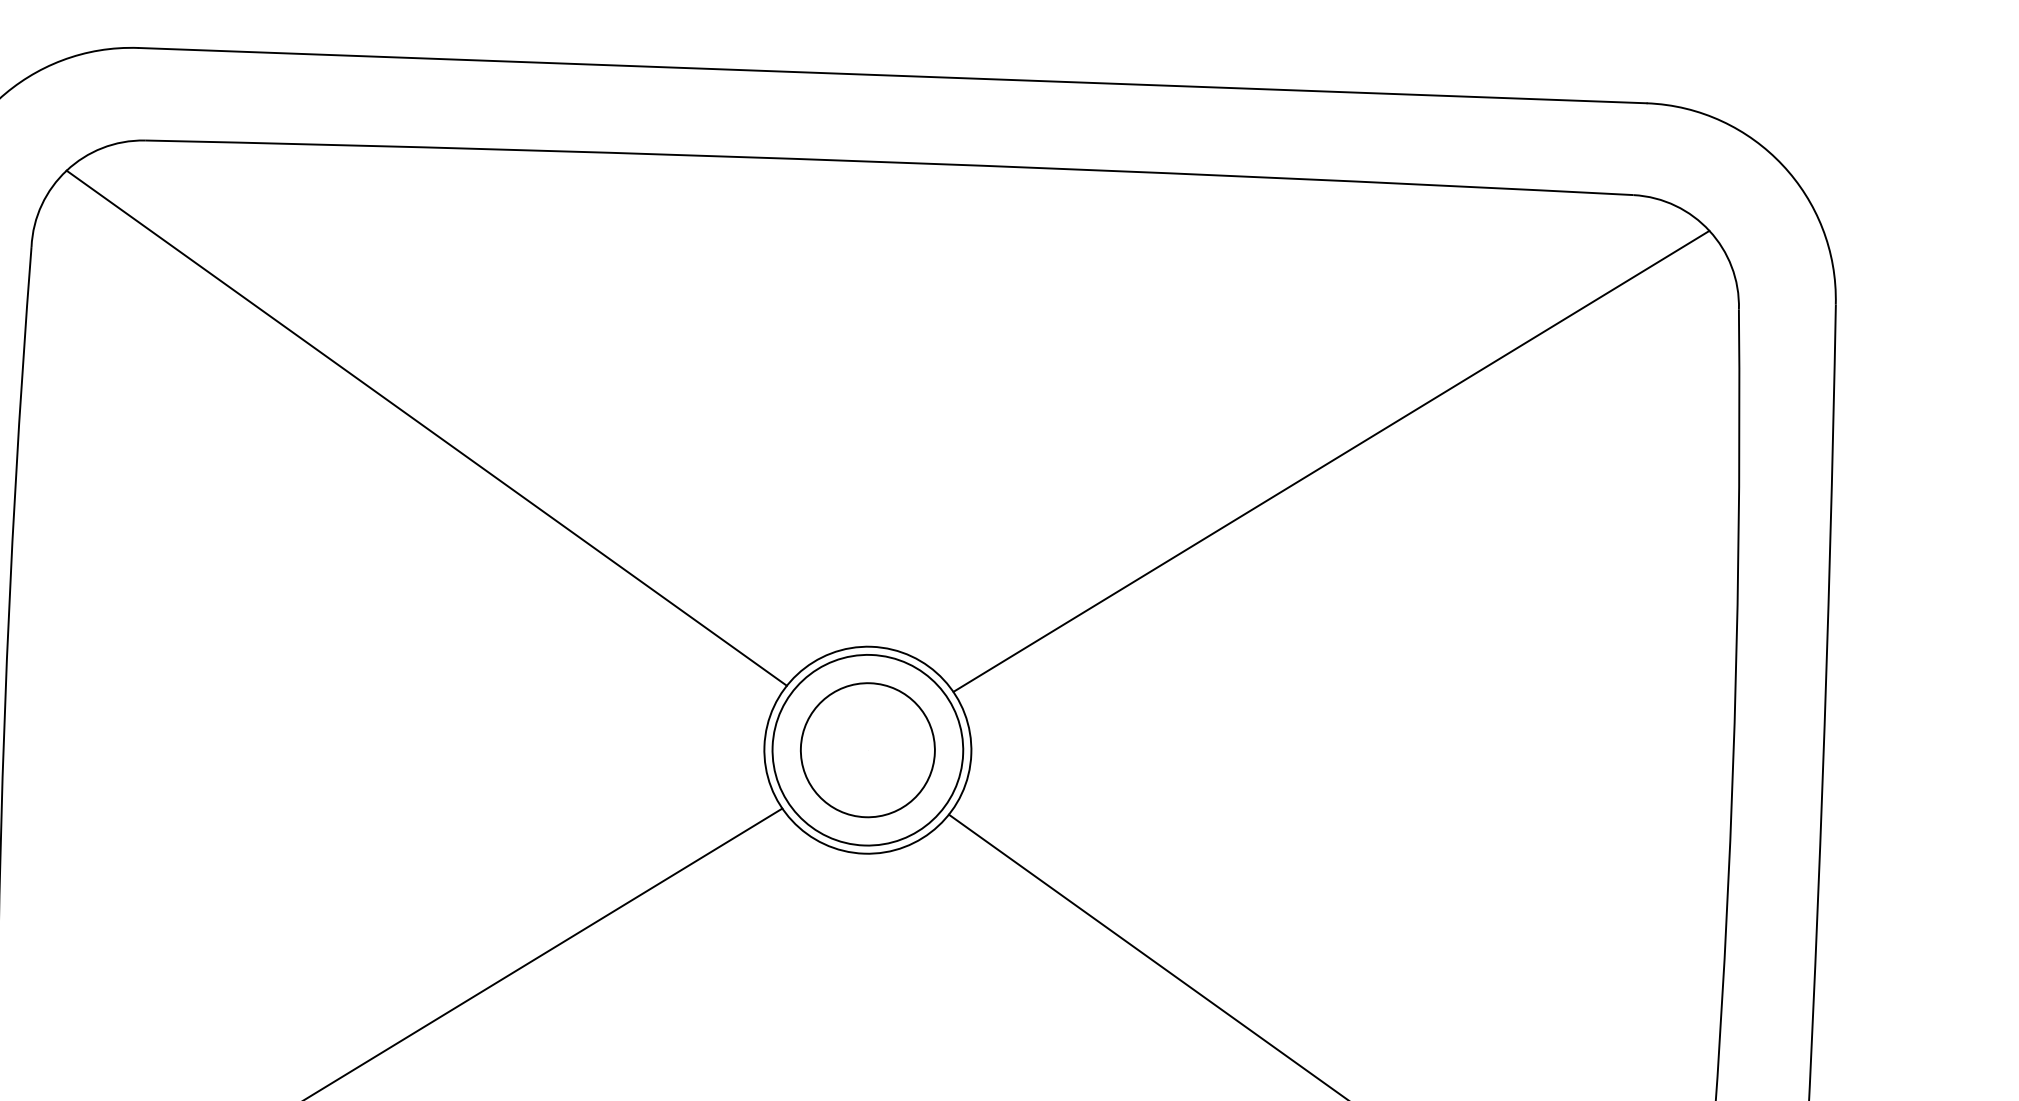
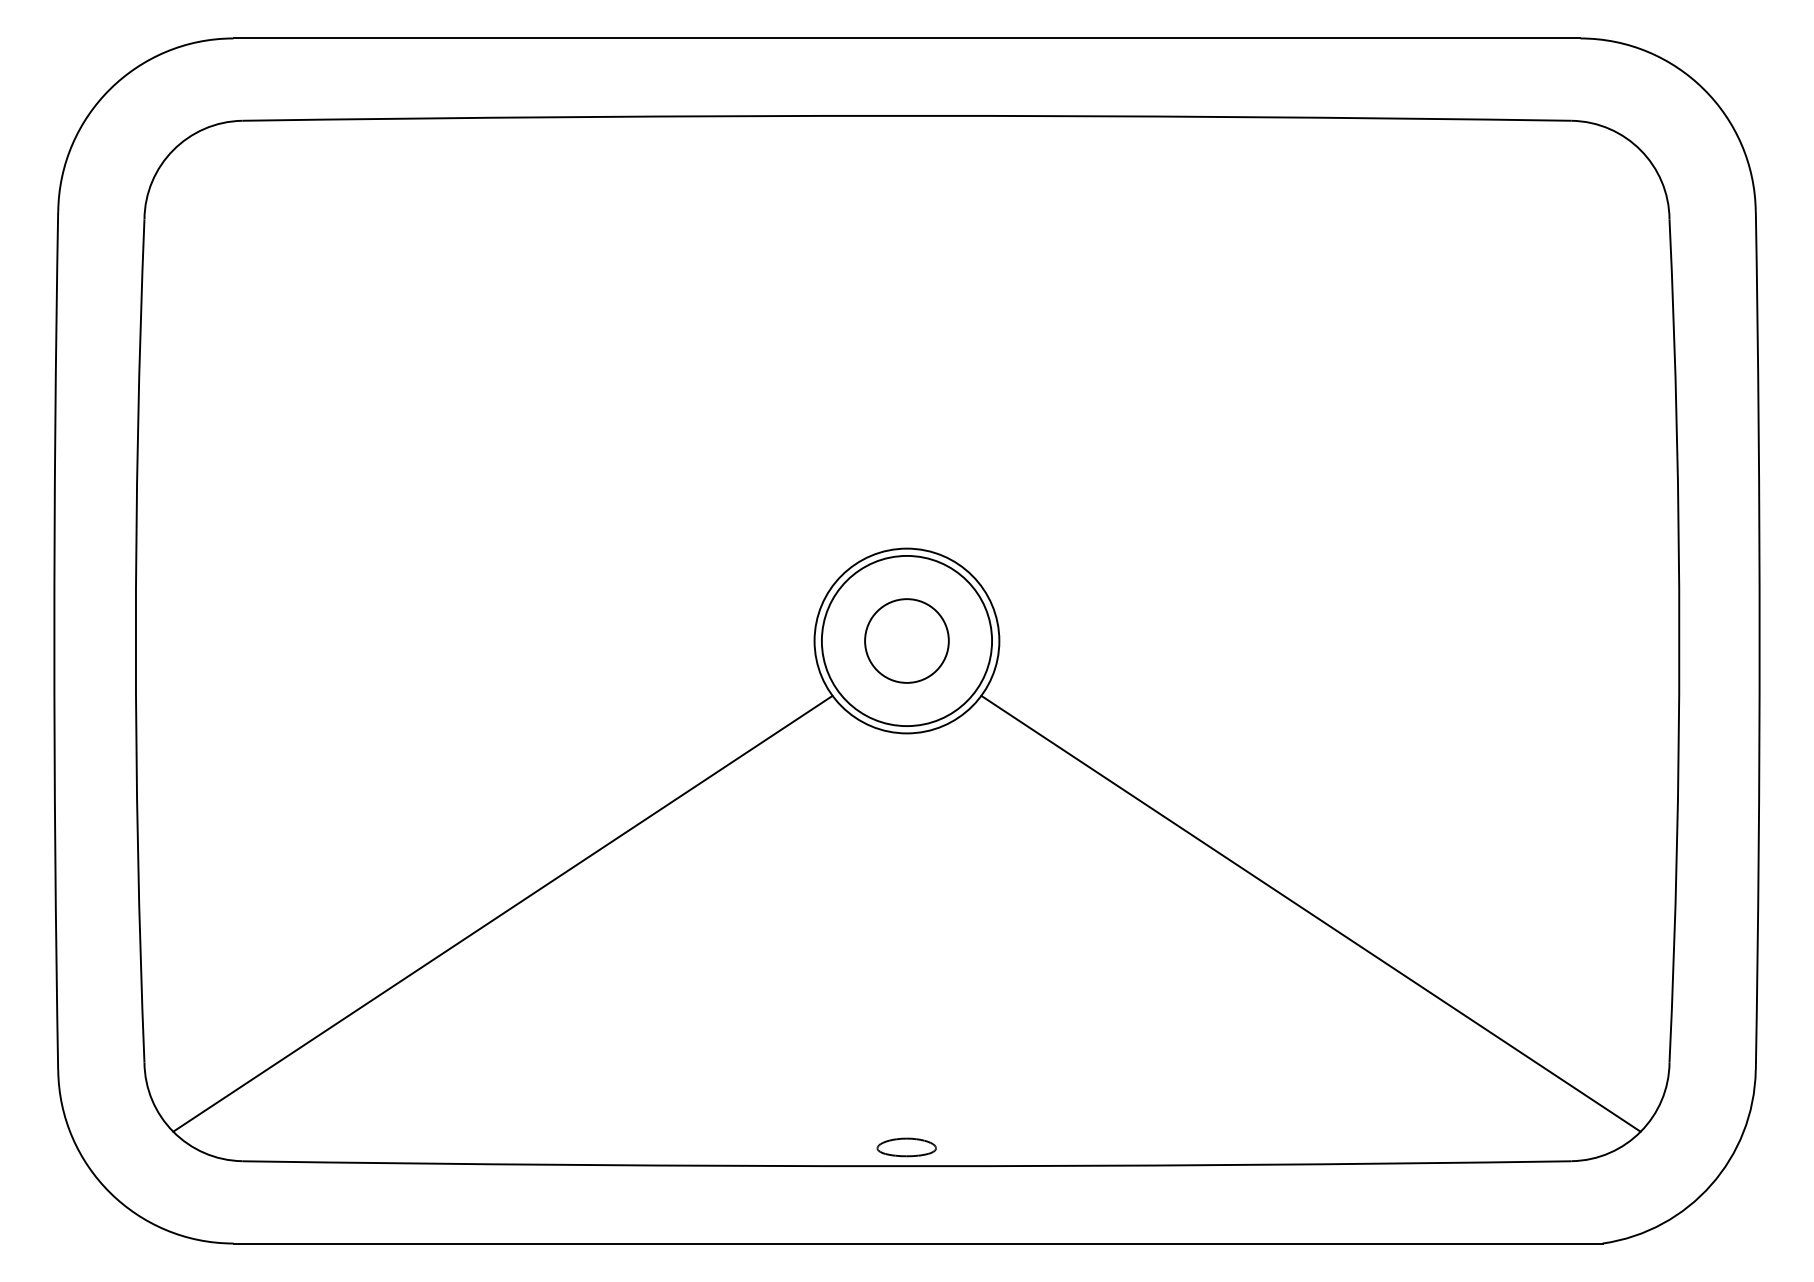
line: (426, 428) -> (502, 368), removed
line: (1330, 461) -> (1310, 368), removed
circle: (867, 749) -> (906, 640), size x0.7

